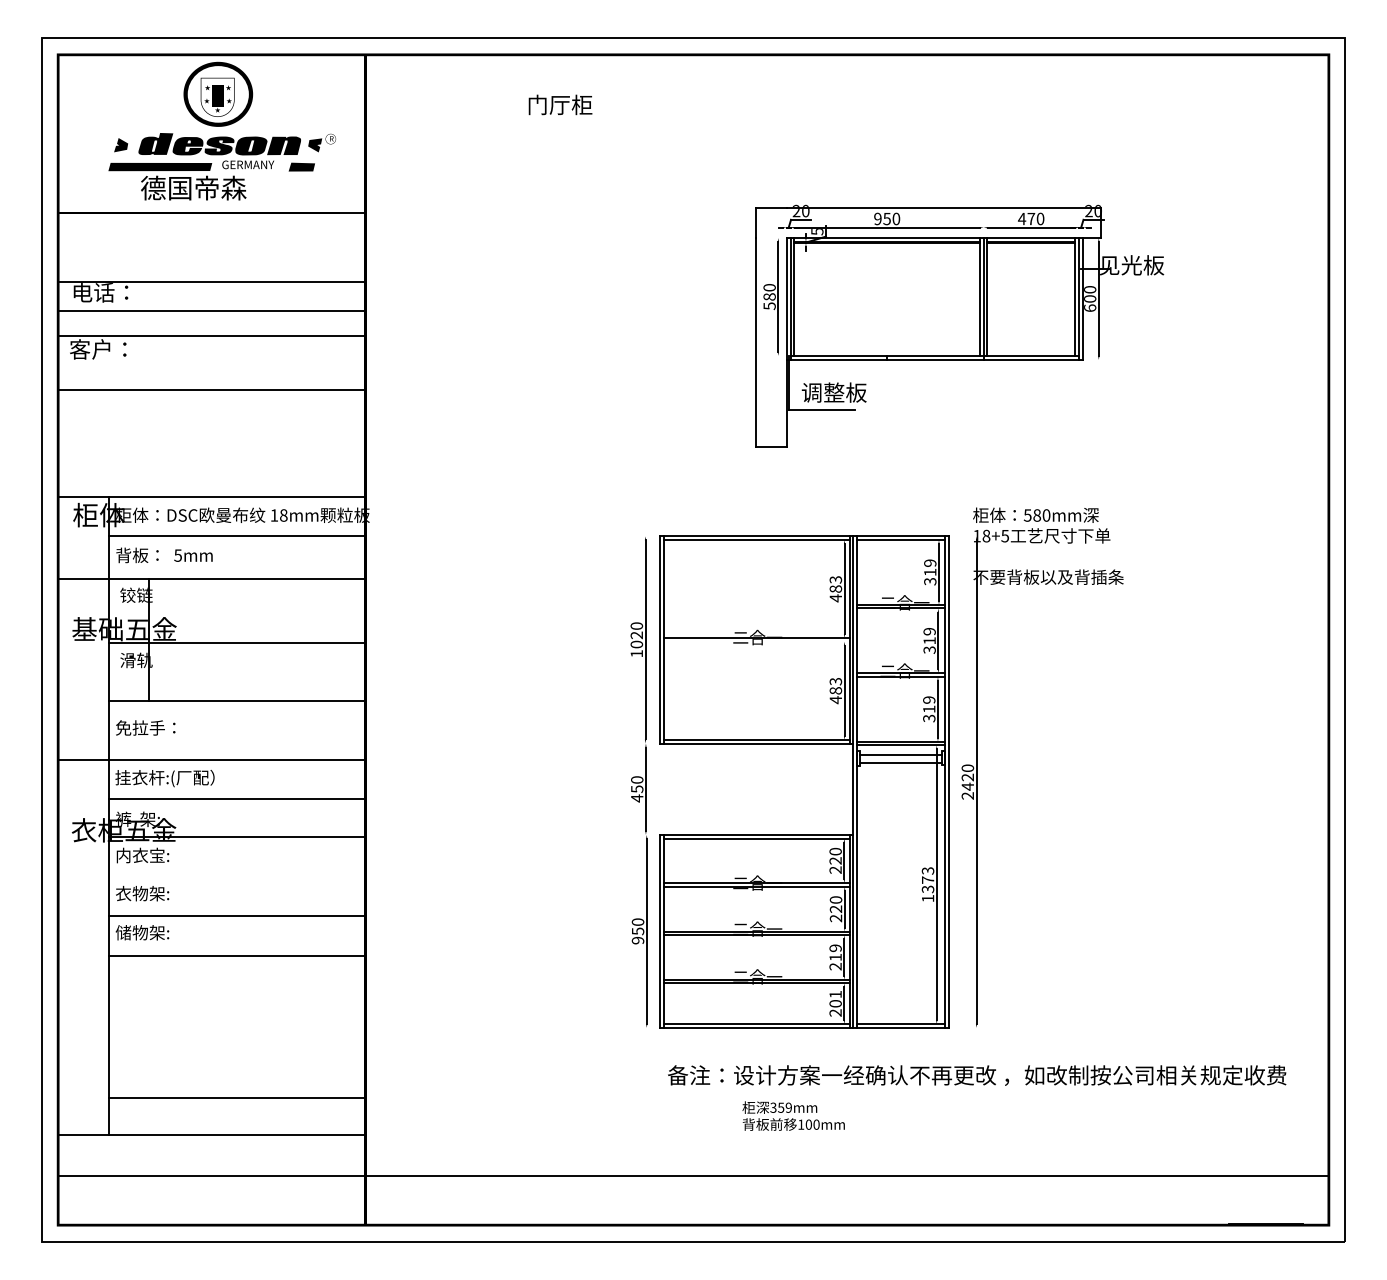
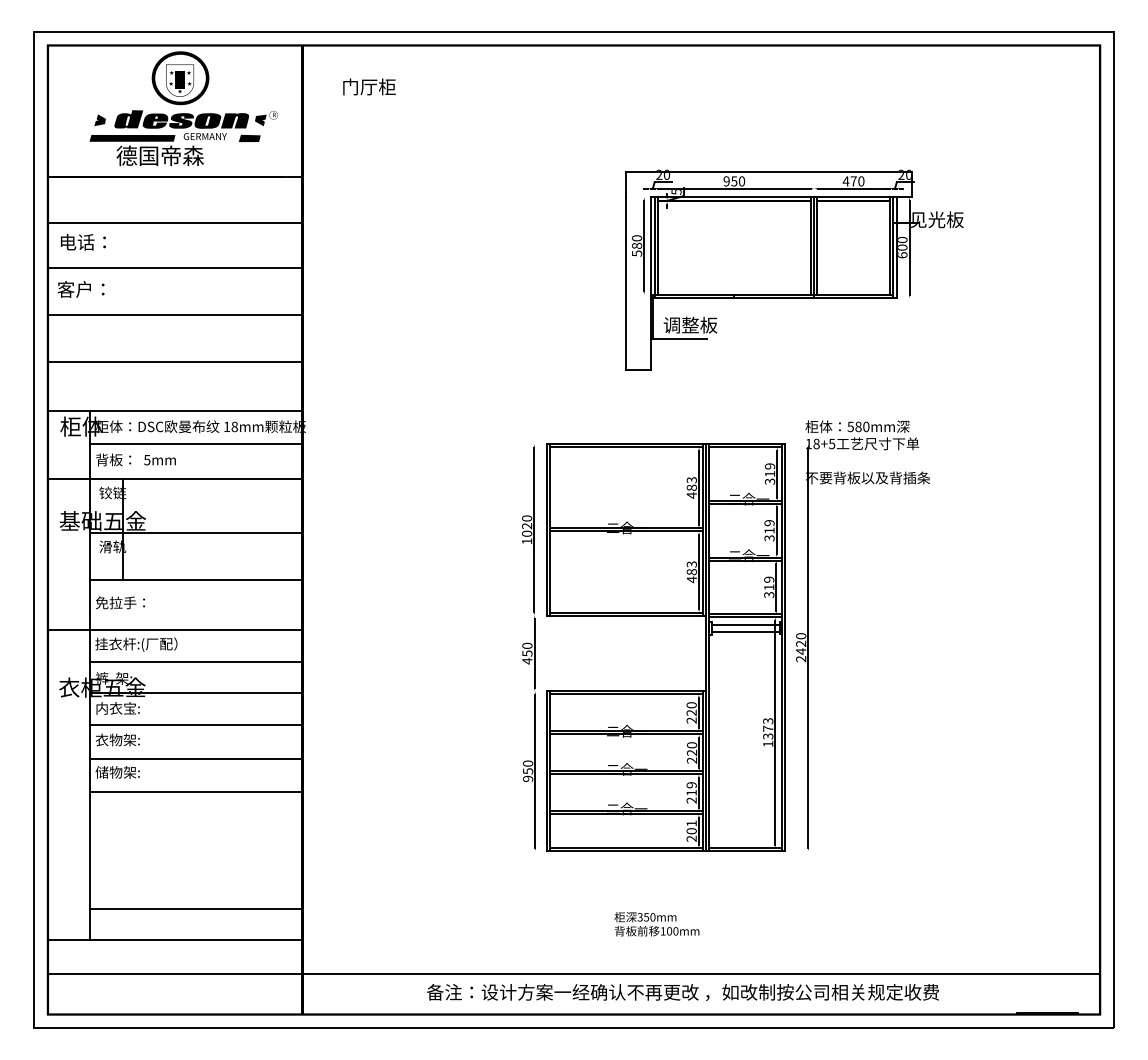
text: (560, 104) -> (369, 86), moved
line: (212, 281) -> (175, 267), moved
line: (211, 310) -> (174, 222), moved
line: (211, 336) -> (174, 315), moved
line: (211, 389) -> (174, 361), moved
line: (756, 641) -> (626, 531), added
line: (236, 875) -> (195, 724), added
text: (977, 1075) -> (683, 992), moved
text: (788, 1107) -> (652, 917), 359mm -> 350mm

